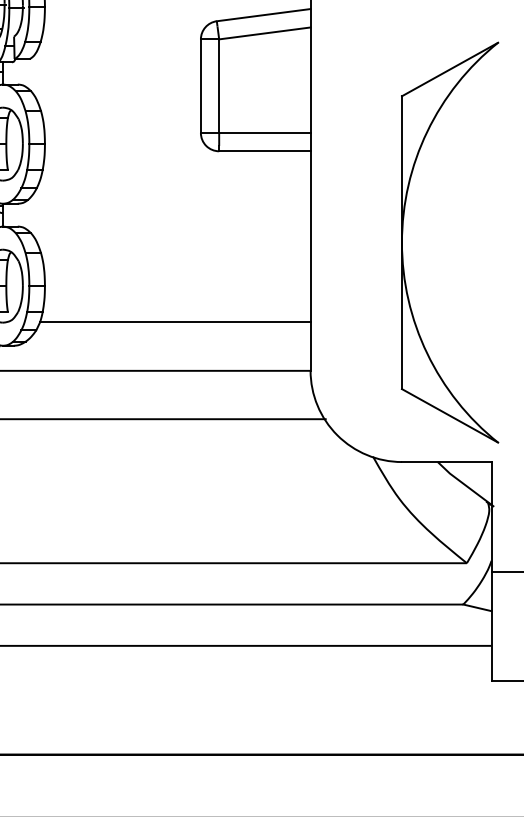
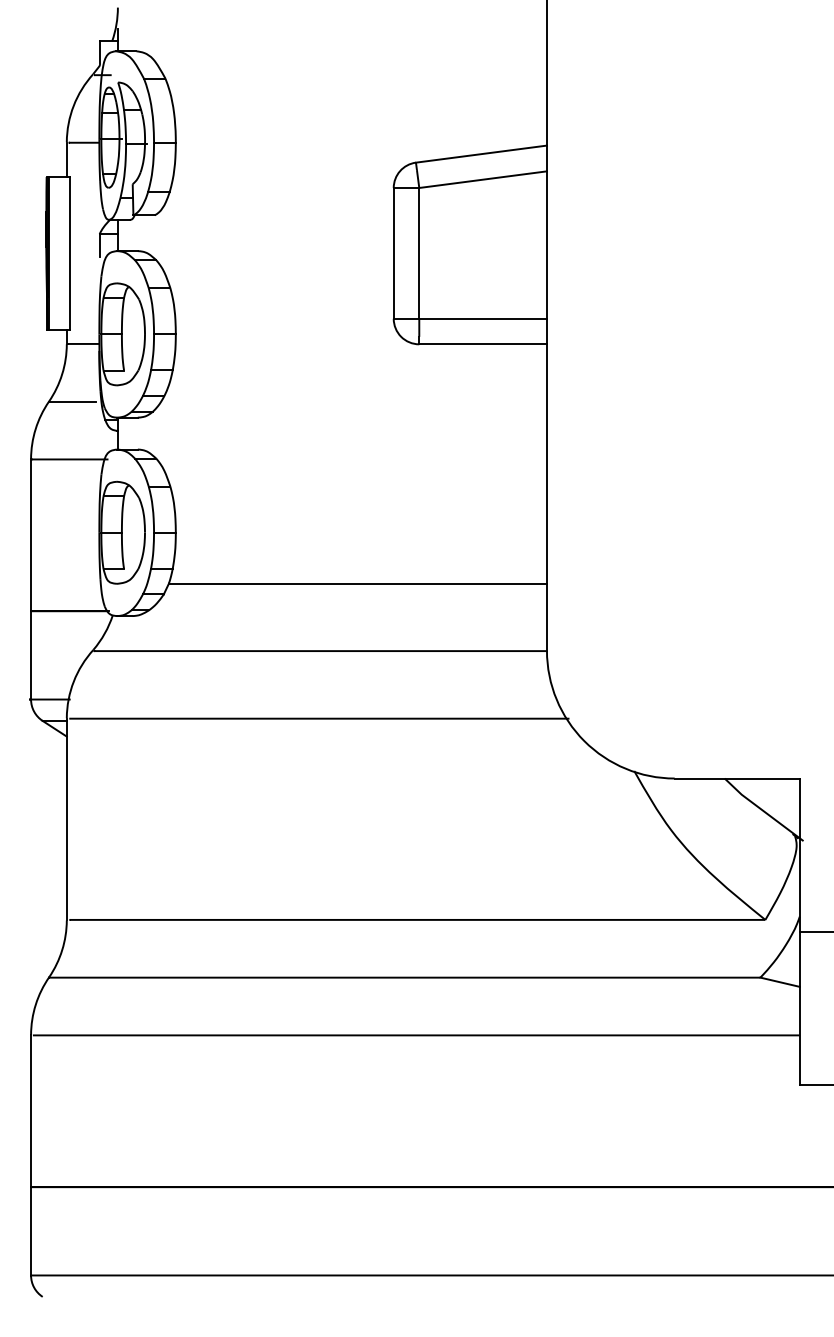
part: (402, 242) -> (675, 471), removed

